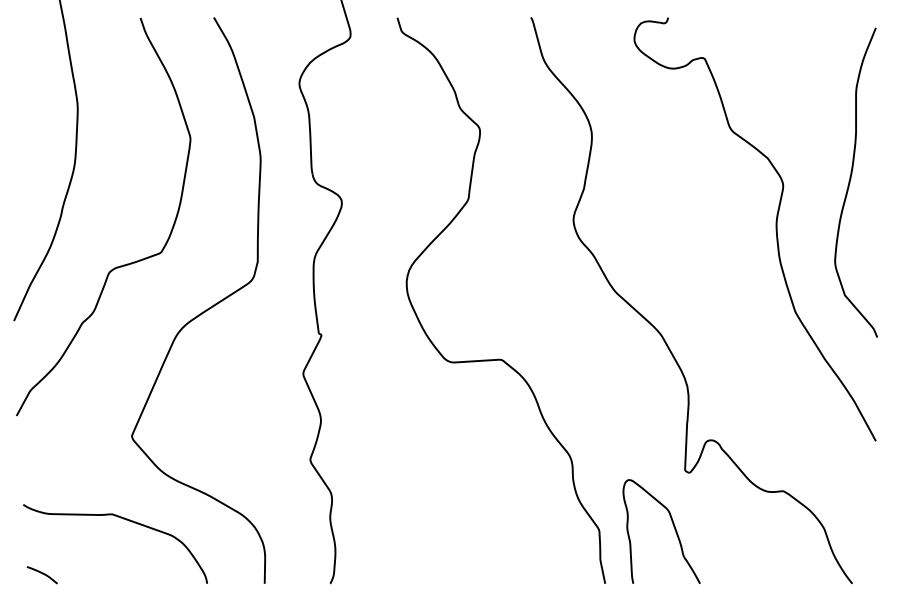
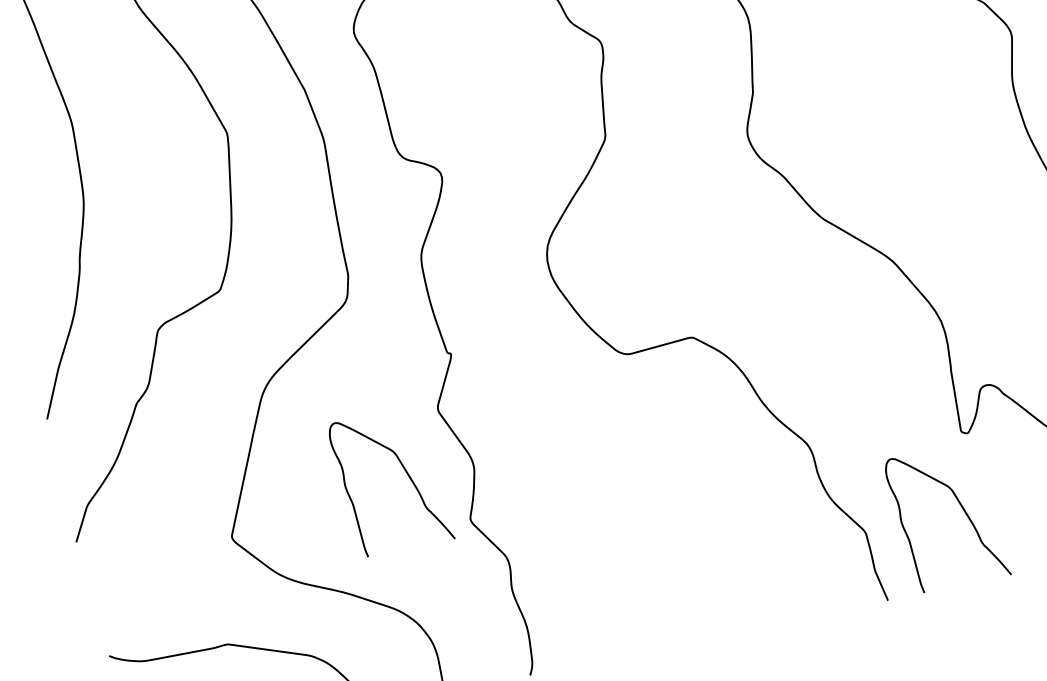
curve: (269, 415) -> (405, 472), added

